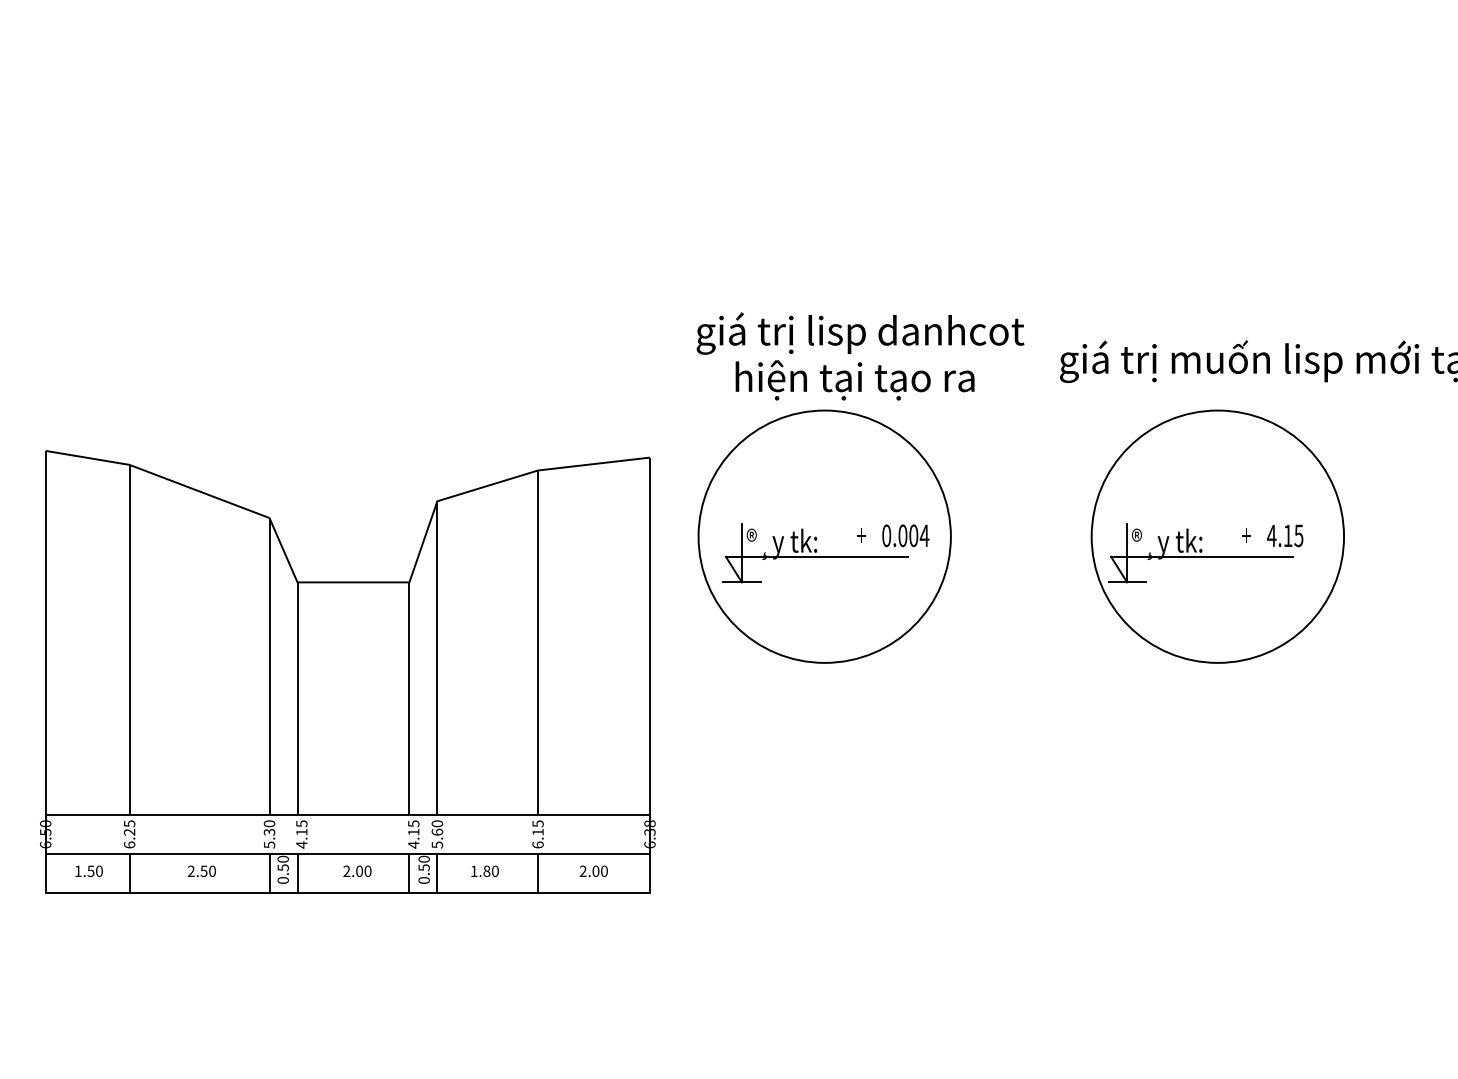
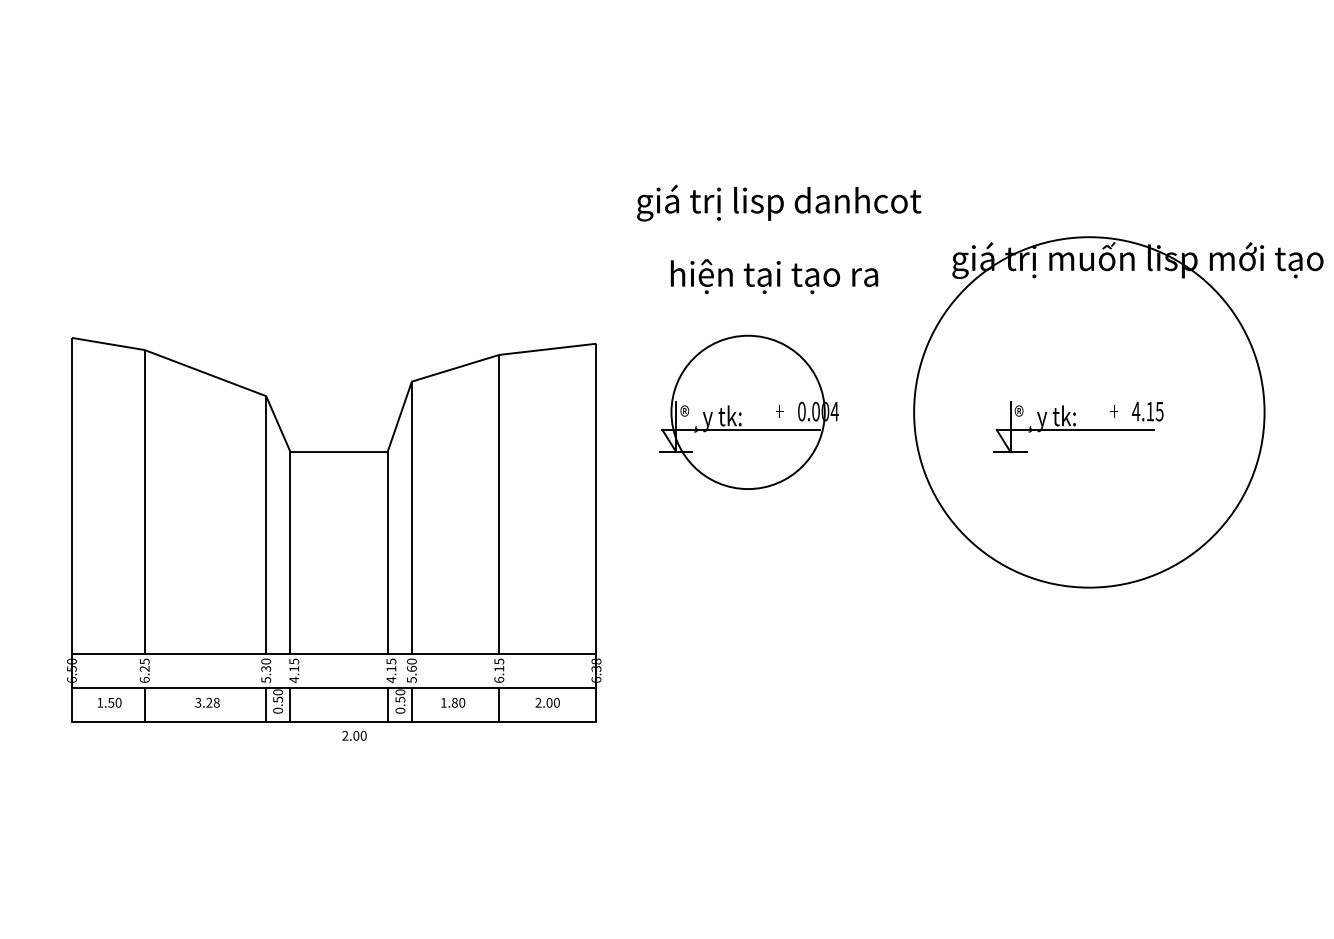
text: (860, 332) -> (779, 202), moved
circle: (824, 535) -> (747, 411), size x0.7
circle: (1216, 535) -> (1088, 411), size x1.6
text: (201, 870) -> (207, 702), 2.50 -> 3.28
text: (357, 870) -> (354, 735), moved

